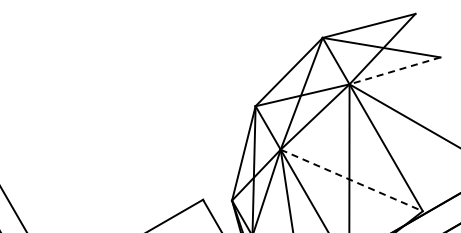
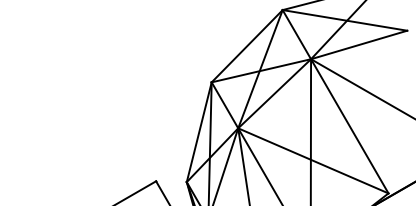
line: (394, 71) -> (358, 45), dashed -> solid
line: (352, 180) -> (314, 160), dashed -> solid

